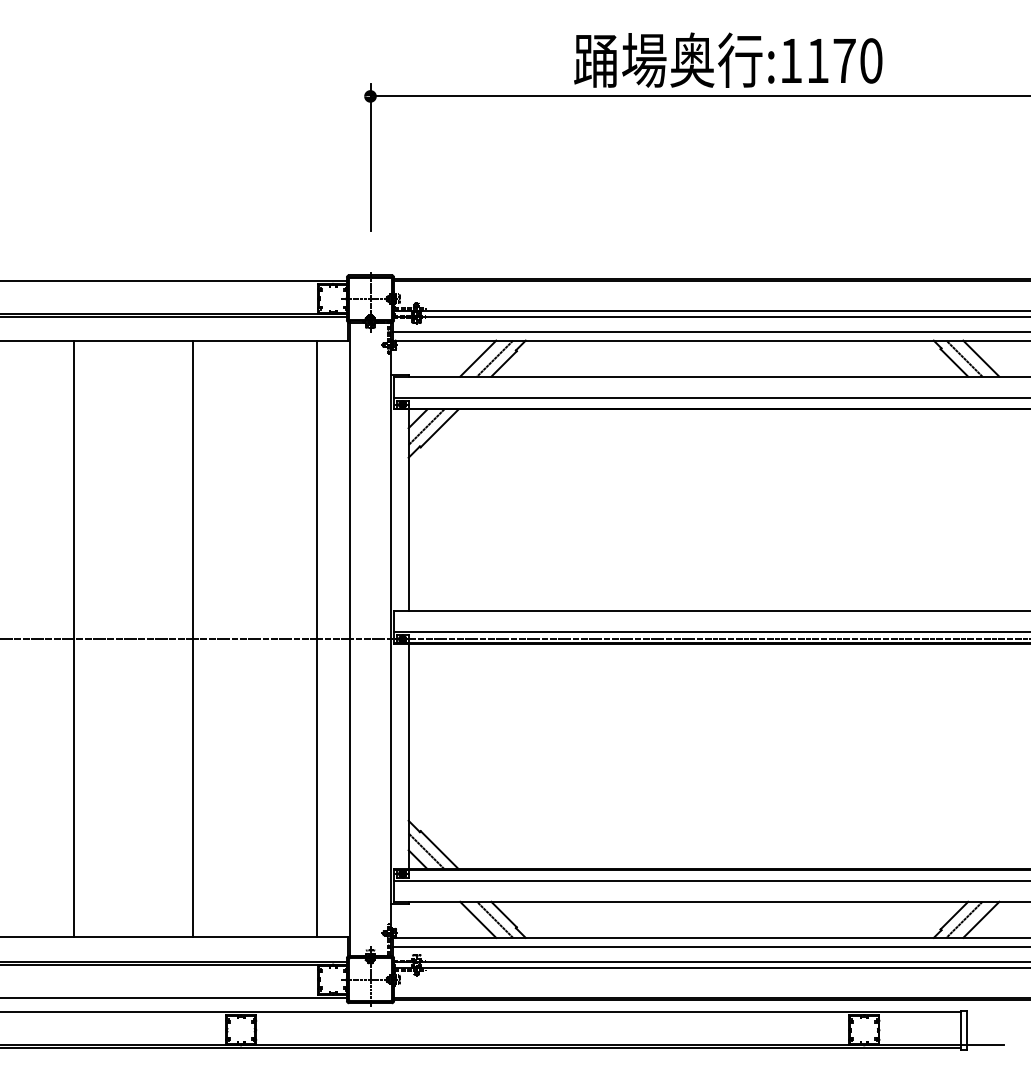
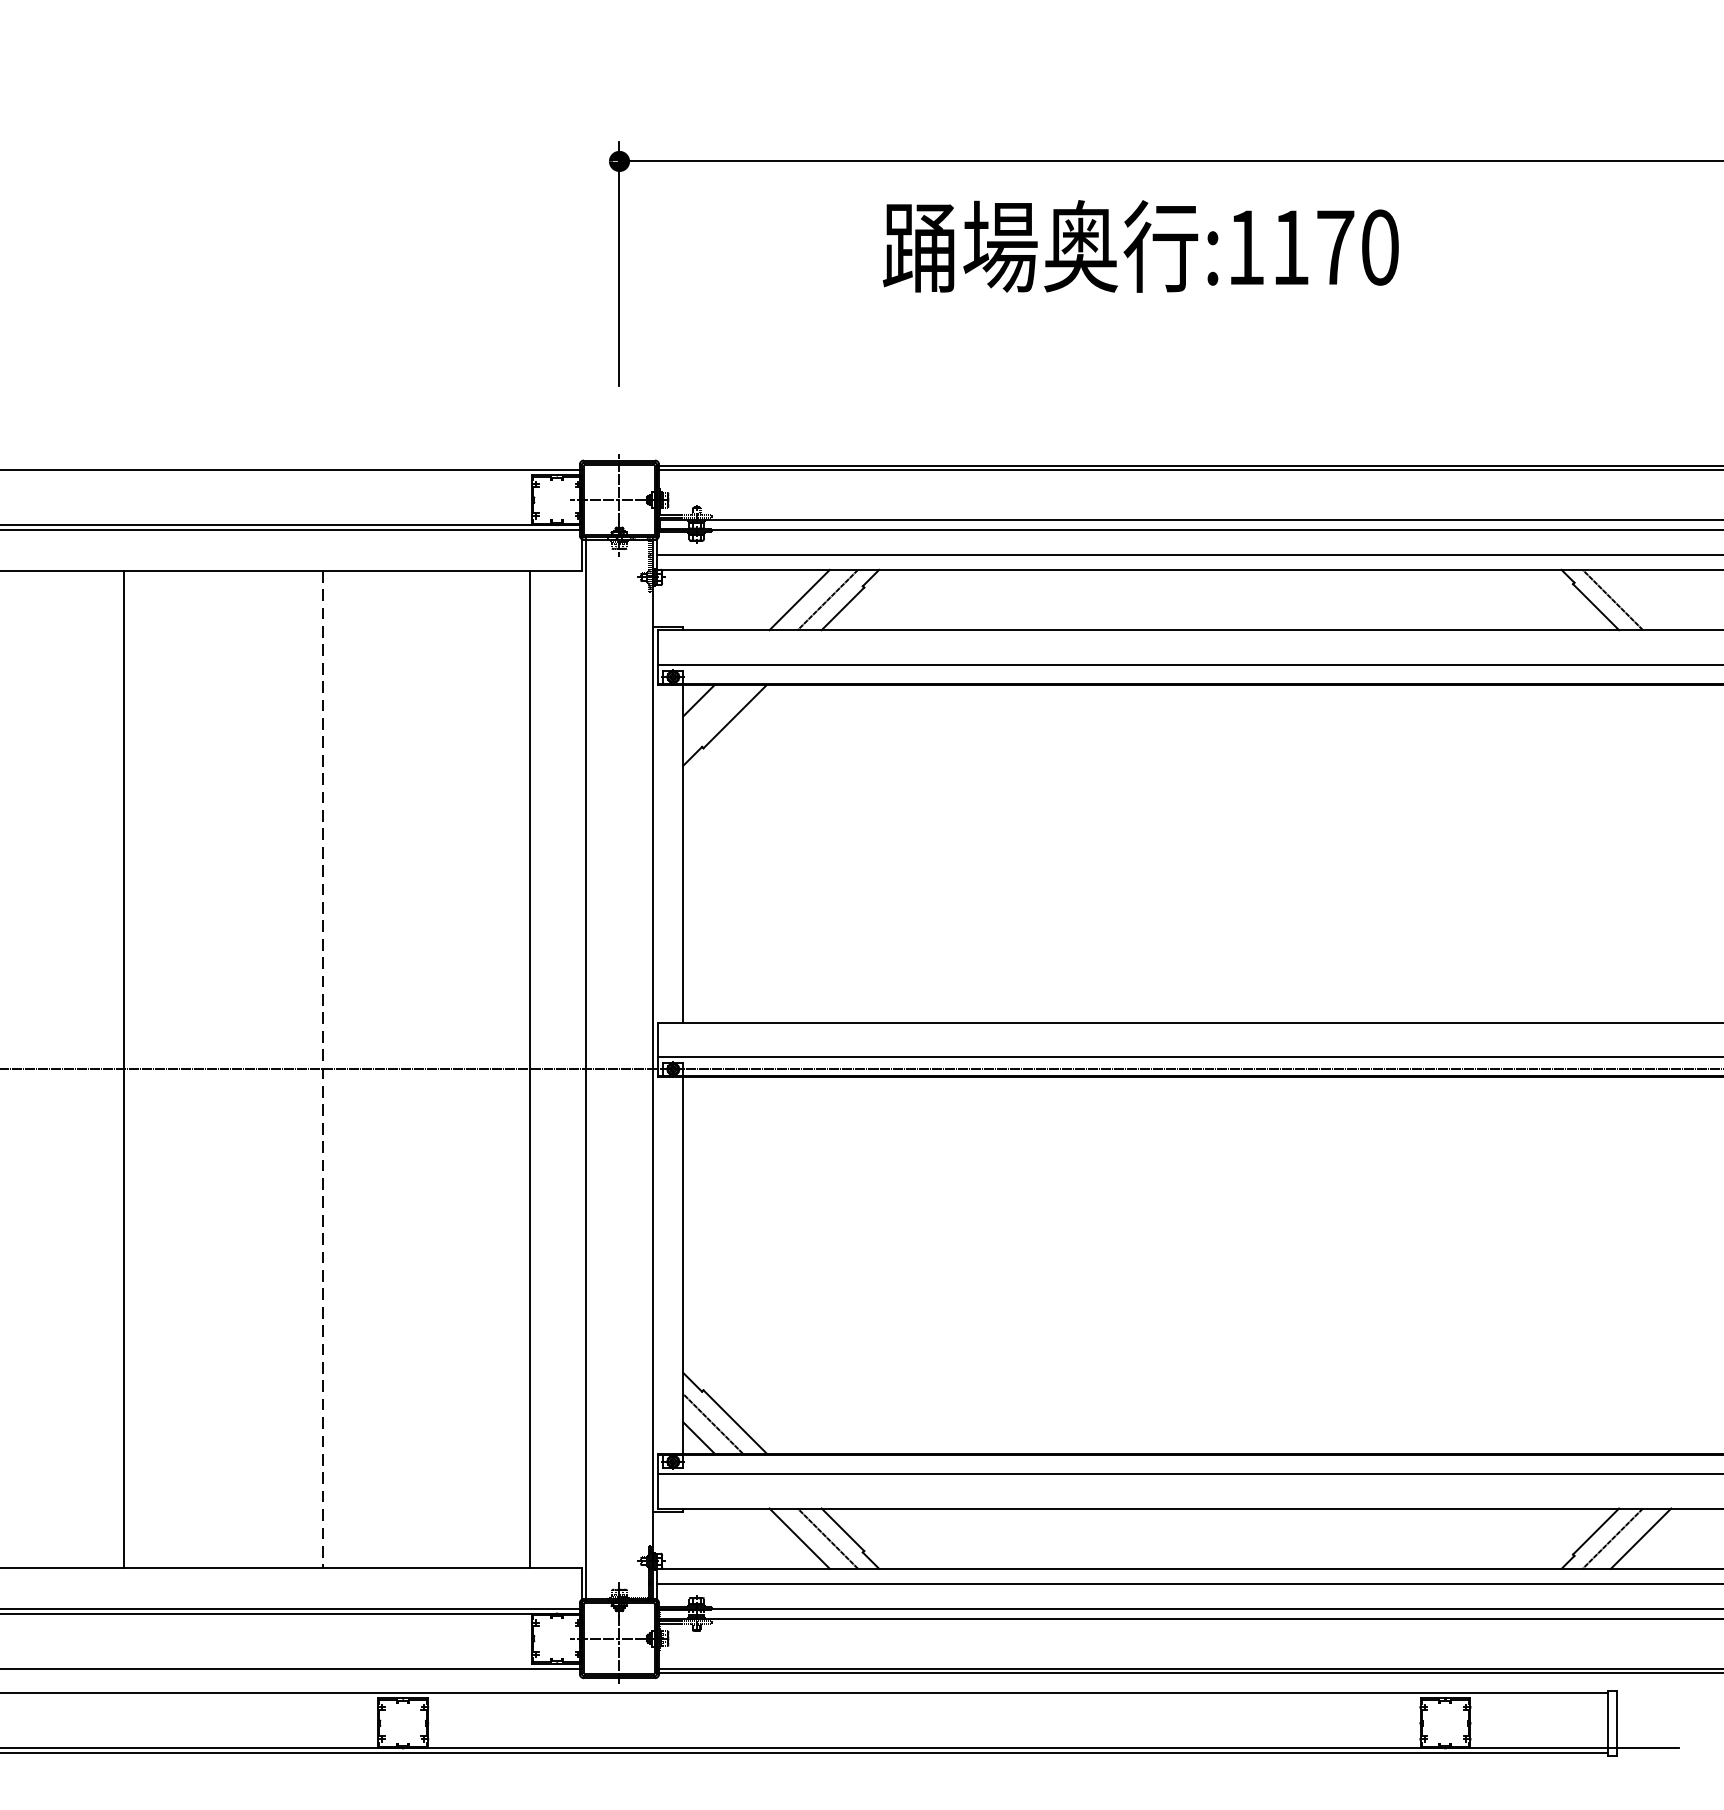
text: (728, 59) -> (1141, 245), moved
line: (981, 358) -> (1641, 599), removed
line: (426, 427) -> (713, 715), removed
line: (193, 639) -> (323, 1069), solid -> dashed

